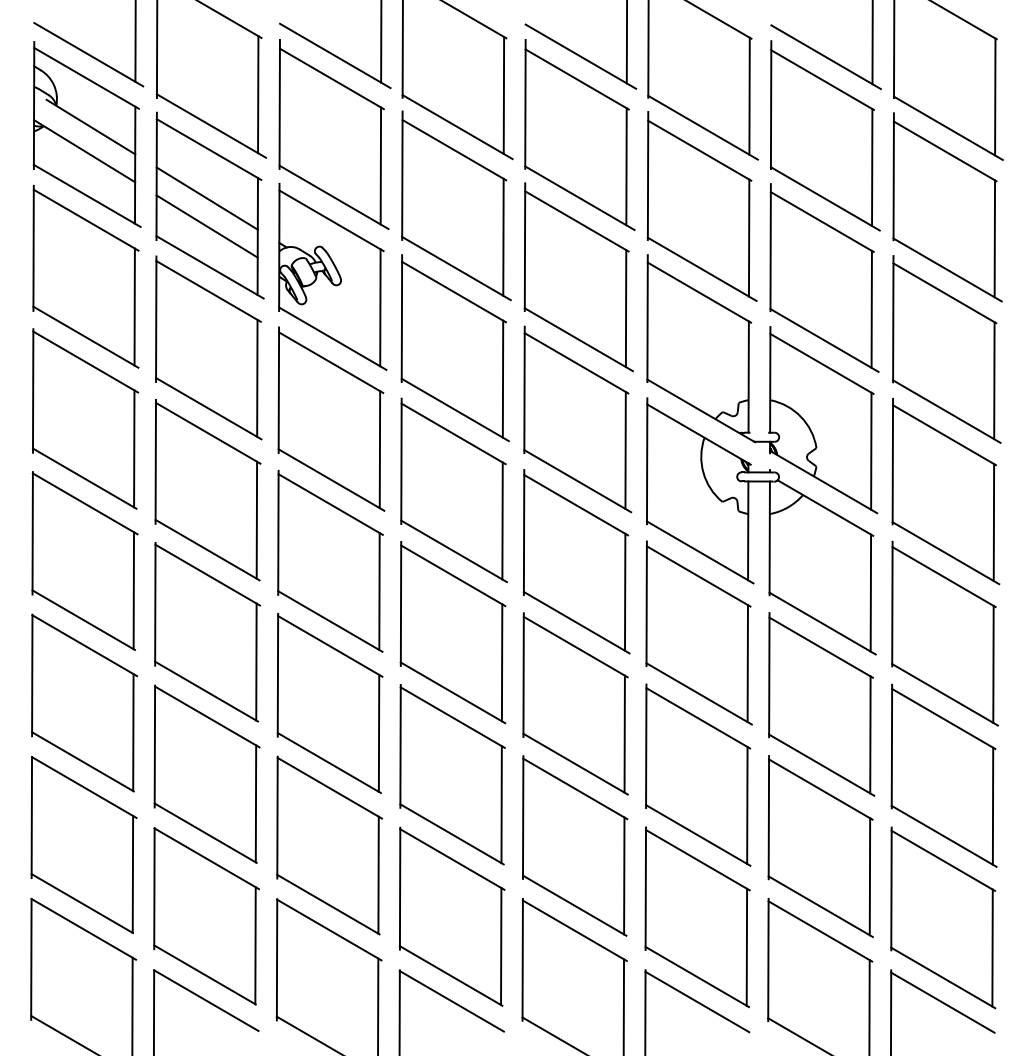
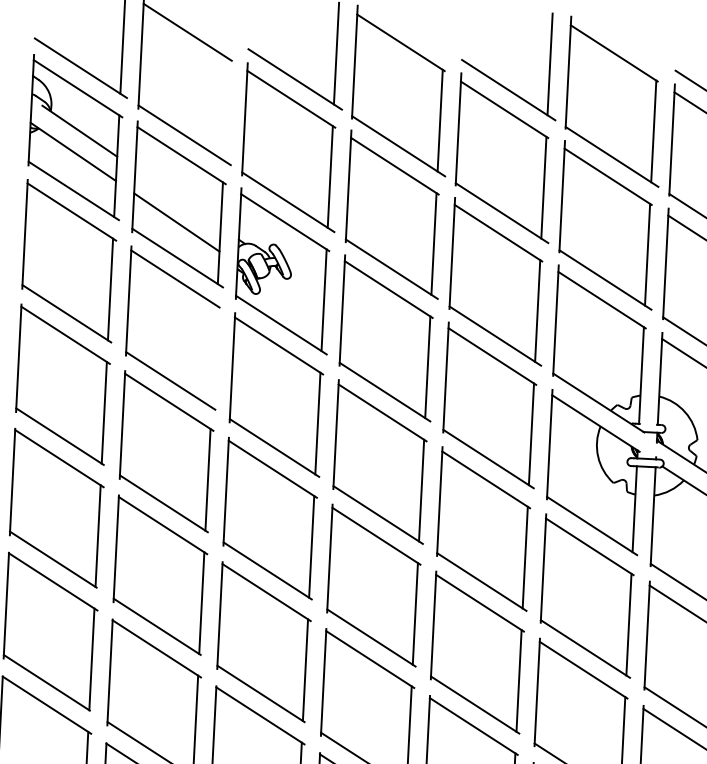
line: (258, 94) -> (226, 109), removed
line: (206, 198) -> (177, 198), removed
line: (257, 377) -> (214, 355), removed

